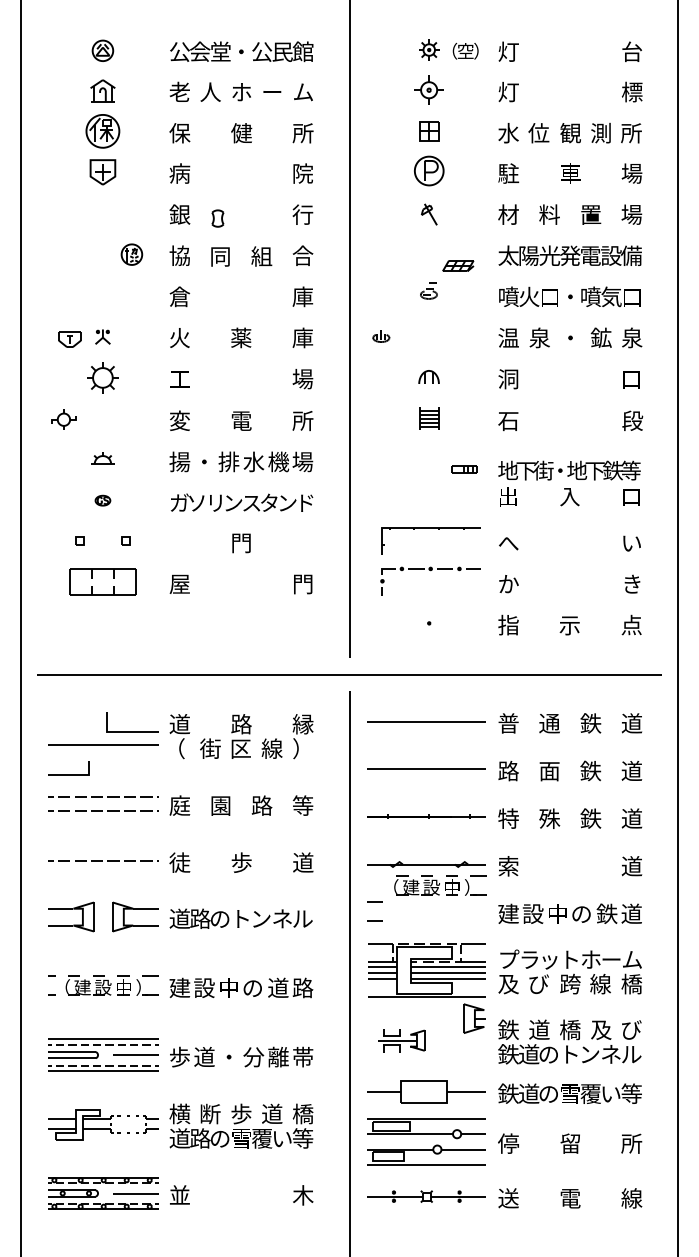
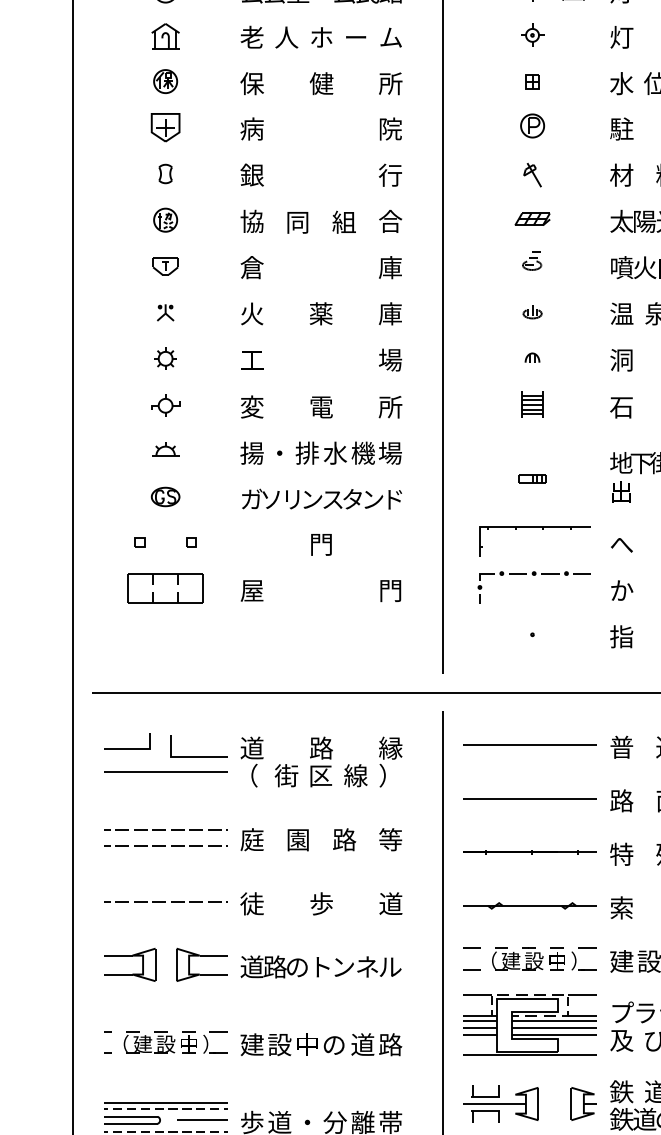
part: (429, 90) -> (532, 35), size x0.71
part: (102, 131) -> (165, 81), size x0.62
part: (428, 131) -> (531, 81), size x0.62
part: (429, 170) -> (532, 125), size x0.71
part: (217, 218) -> (165, 173), moved
part: (131, 254) -> (165, 220), moved
part: (458, 265) -> (532, 218), moved
part: (381, 336) -> (532, 312), moved
part: (69, 339) -> (165, 266), moved
part: (429, 376) -> (532, 357), size x0.62
part: (102, 377) -> (165, 358), size x0.62
part: (63, 419) -> (165, 405), moved
part: (464, 469) -> (532, 478), moved
part: (102, 500) -> (165, 496), size x1.67
line: (68, 774) -> (126, 748), moved
part: (440, 885) -> (544, 958), moved
part: (474, 1018) -> (583, 1103), moved
part: (401, 1040) -> (501, 1103), size x1.43

